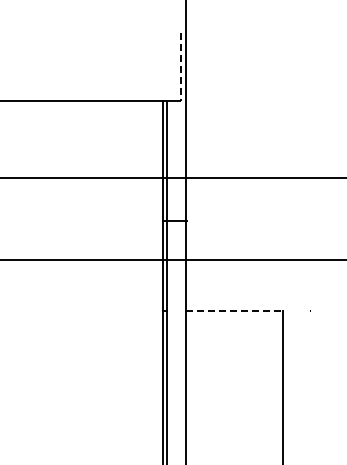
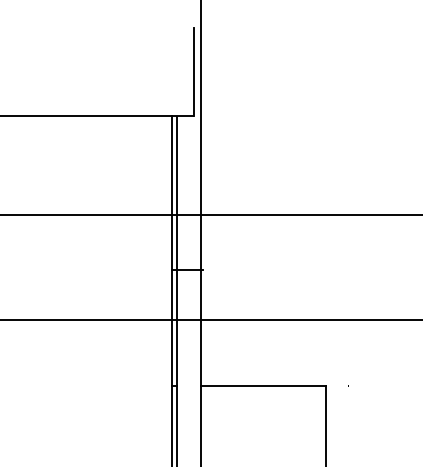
line: (180, 67) -> (194, 71), dashed -> solid
line: (234, 311) -> (263, 386), dashed -> solid

